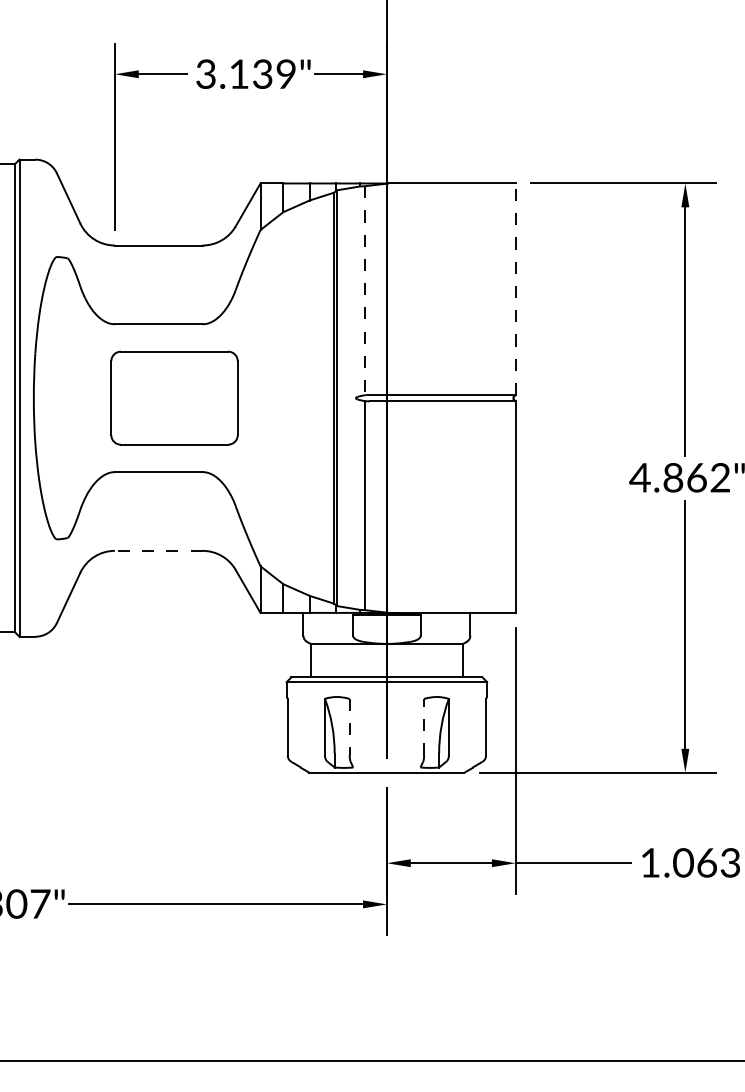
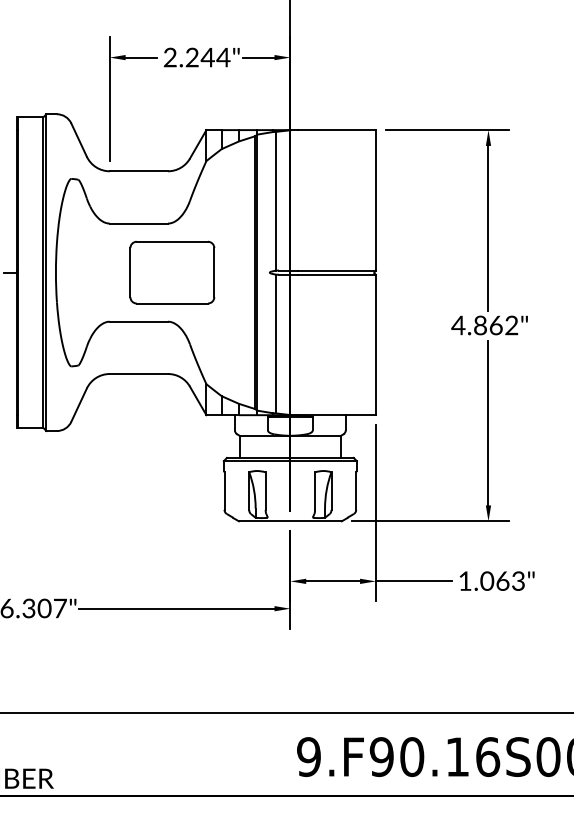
text: (245, 74) -> (196, 57), 3.139" -> 2.244"
line: (515, 288) -> (375, 199), dashed -> solid
line: (364, 291) -> (275, 201), dashed -> solid
part: (174, 397) -> (172, 272), moved
line: (158, 551) -> (138, 374), dashed -> solid
line: (349, 727) -> (265, 491), dashed -> solid
line: (424, 727) -> (315, 491), dashed -> solid

